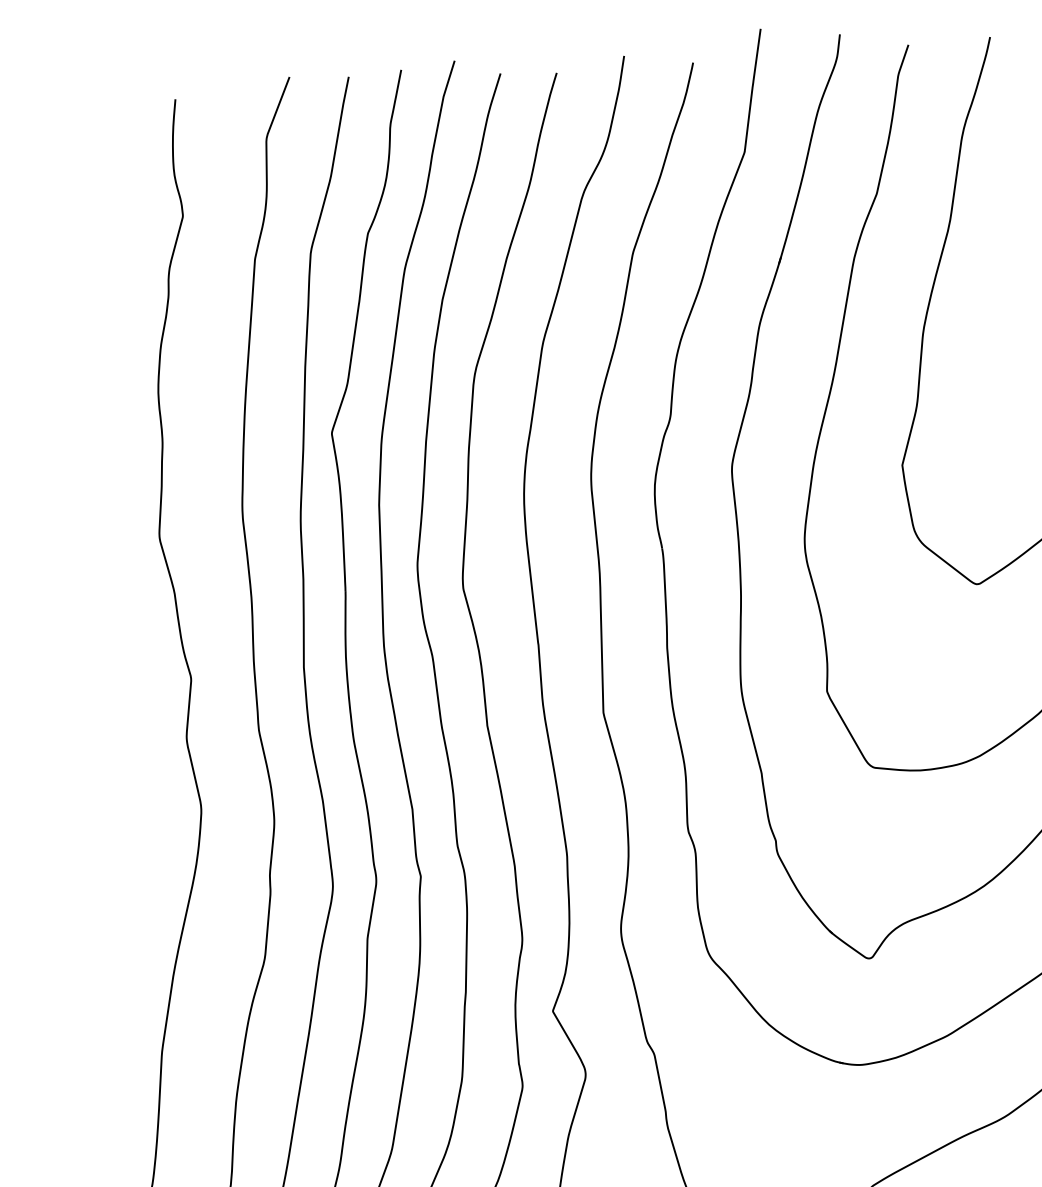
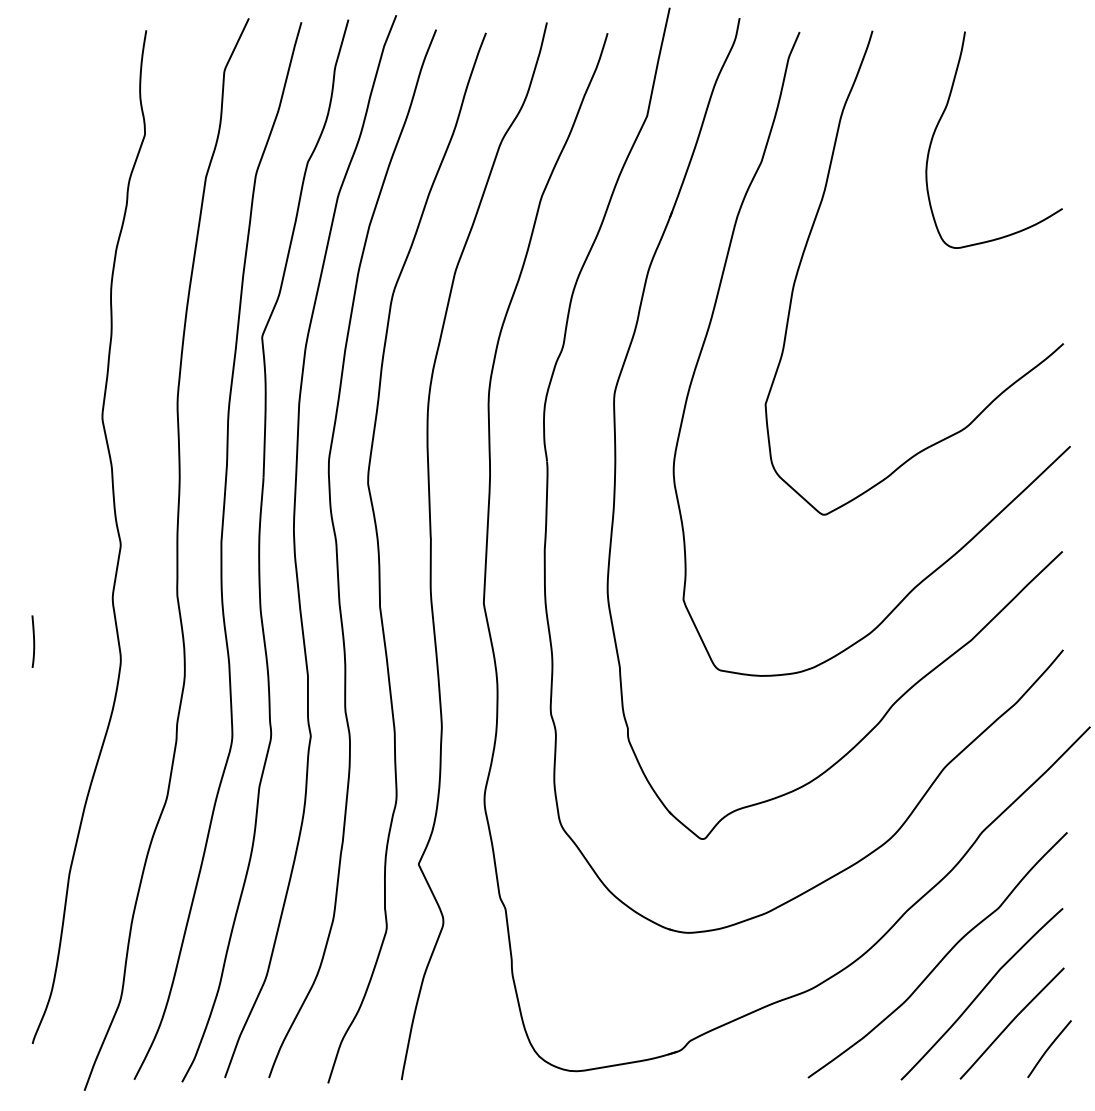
curve: (101, 794) -> (33, 641), added

